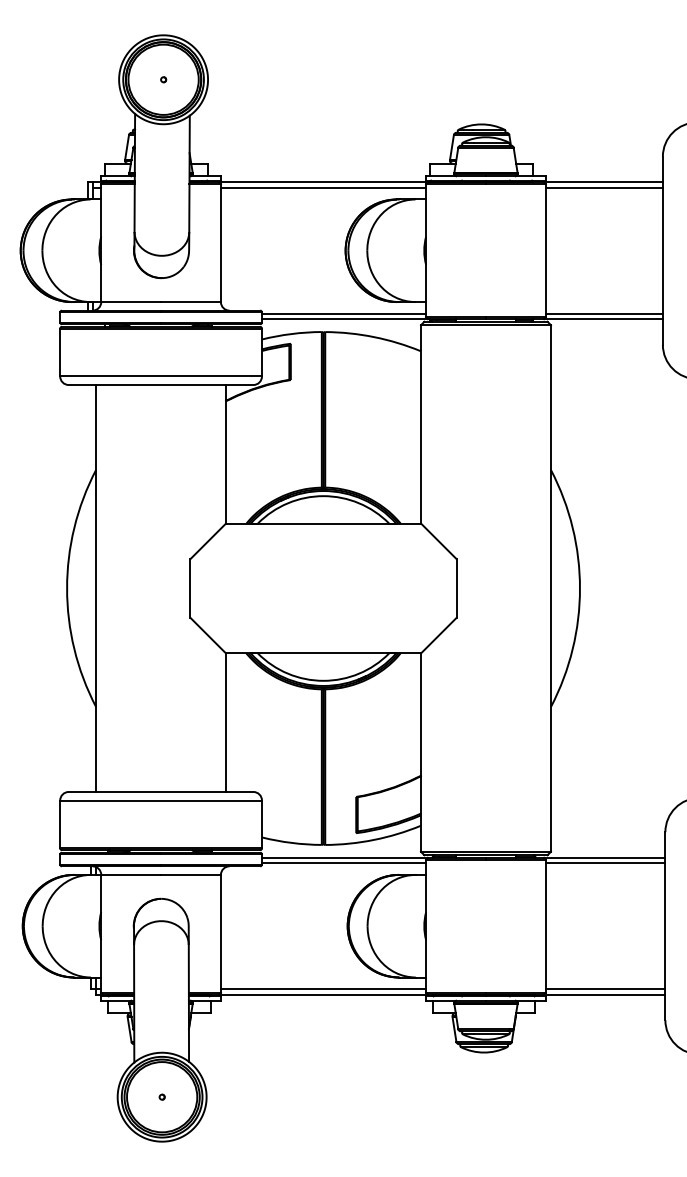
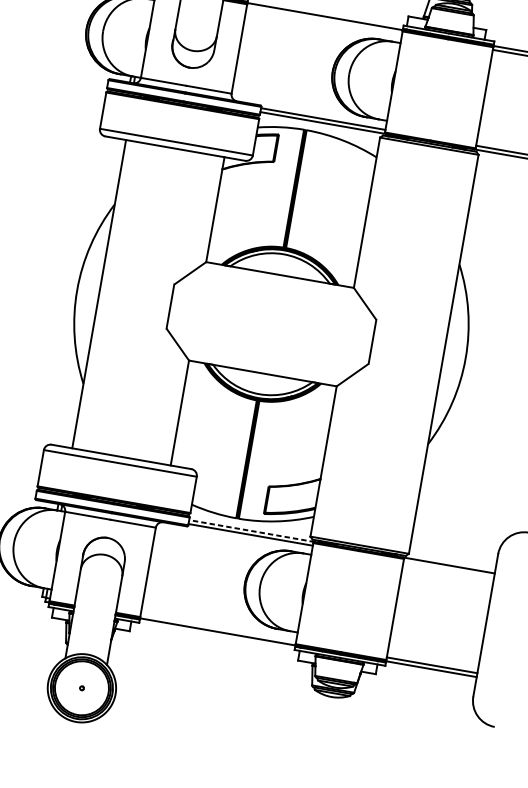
line: (323, 187) -> (324, 20), removed
line: (344, 857) -> (251, 530), solid -> dashed
line: (605, 862) -> (448, 569), removed
line: (323, 989) -> (218, 628), removed

